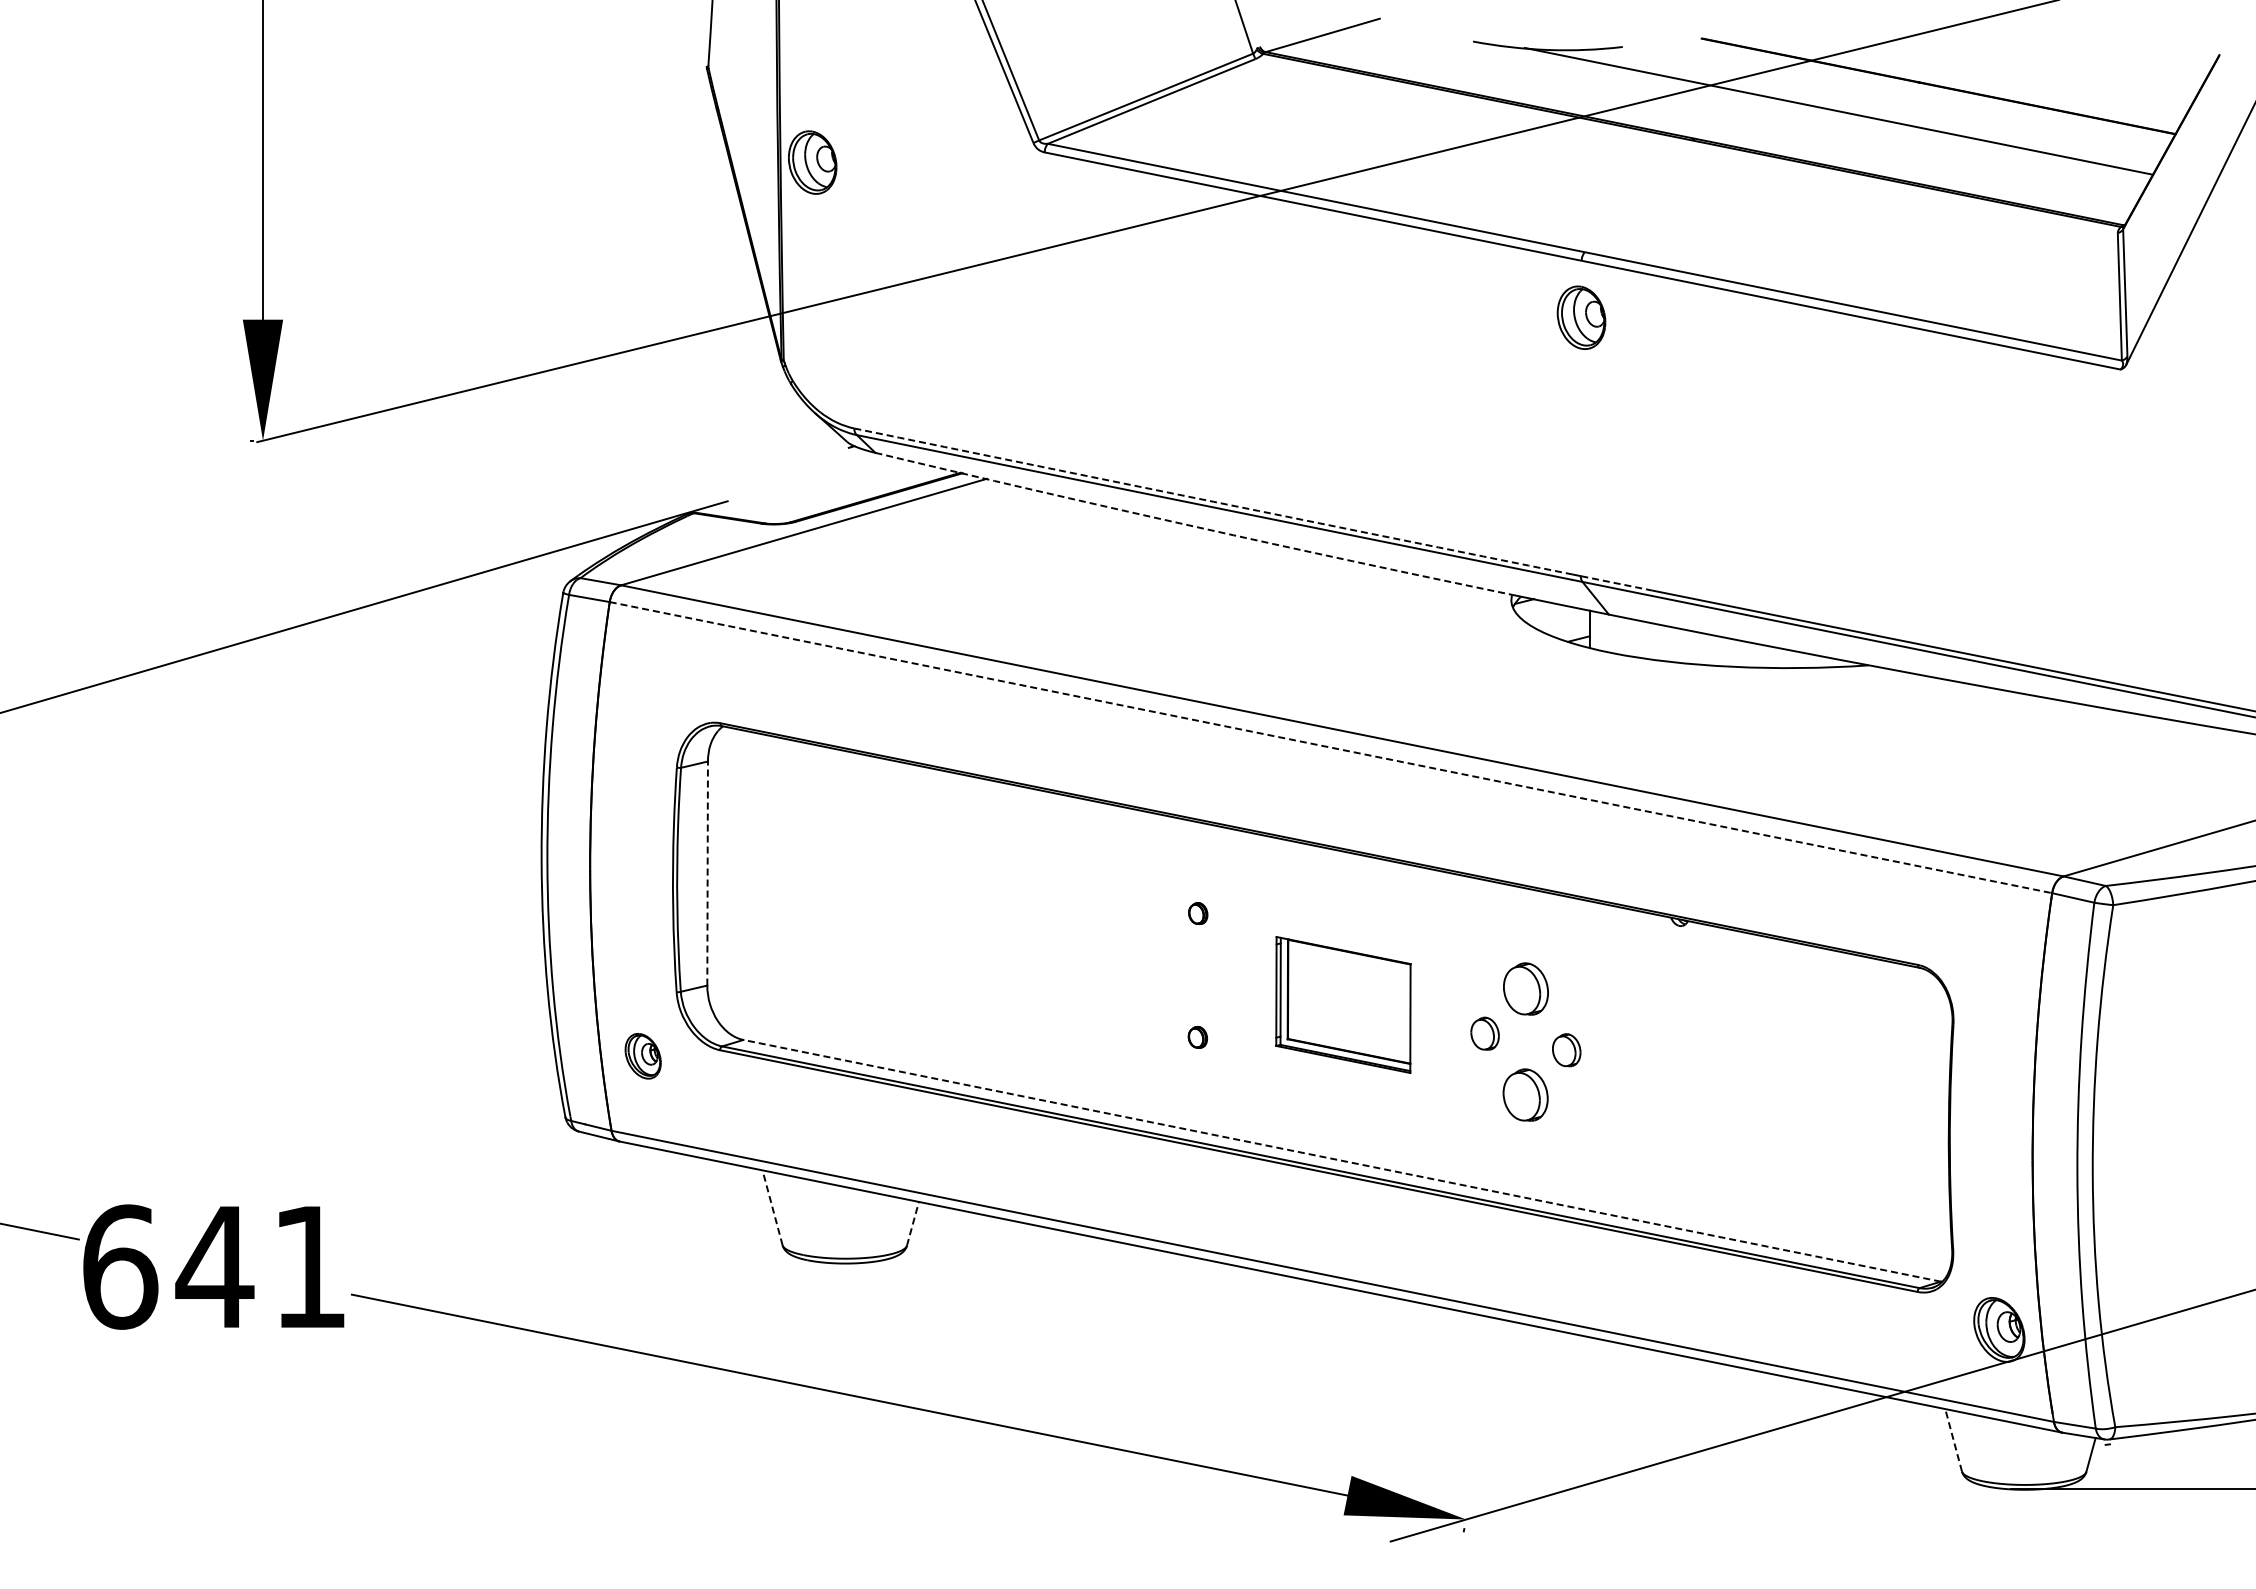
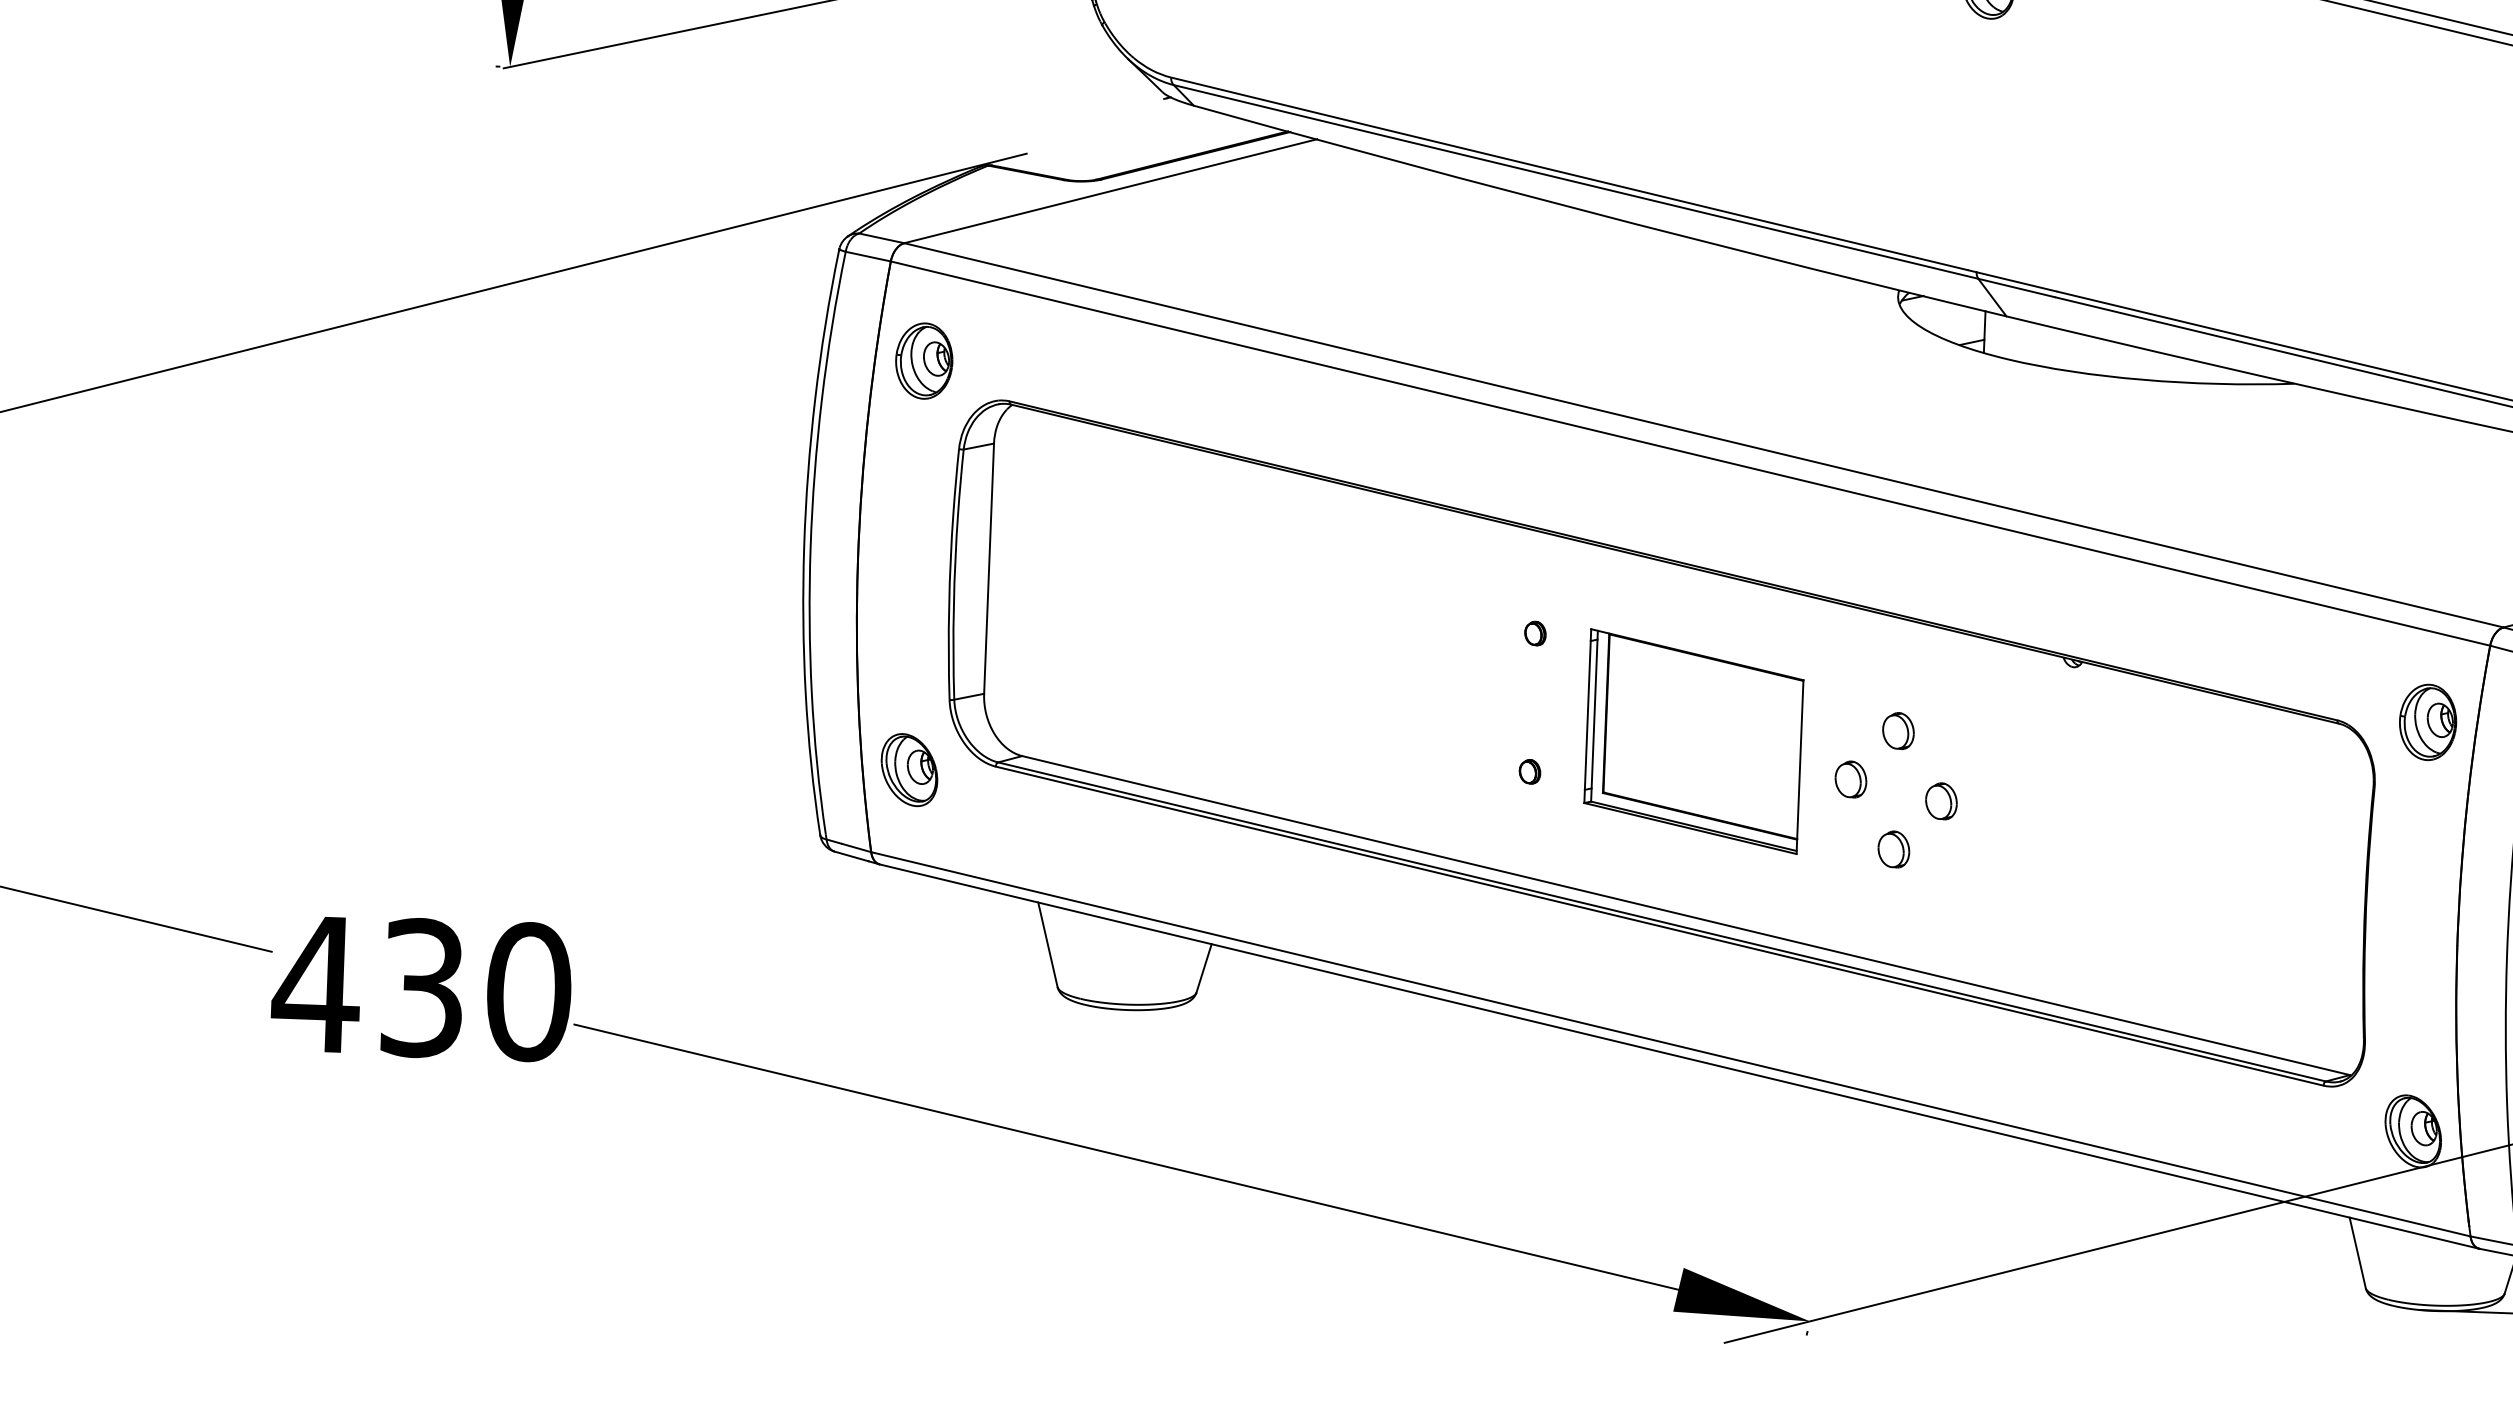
arc: (1213, 501) -> (1569, 173), dashed -> solid
arc: (1193, 526) -> (1546, 200), dashed -> solid
line: (1616, 583) -> (2016, 281), dashed -> solid
part: (642, 689) -> (923, 360), added
line: (1330, 747) -> (1690, 453), dashed -> solid
line: (707, 873) -> (988, 568), dashed -> solid
part: (1999, 963) -> (2428, 722), added
part: (1525, 988) -> (1897, 730), size x0.62
part: (1343, 1004) -> (1694, 741), size x1.43
part: (643, 1056) -> (909, 770), size x1.43
part: (1525, 1094) -> (1893, 849), size x0.62
line: (1342, 1160) -> (1686, 915), dashed -> solid
line: (772, 1207) -> (1047, 944), dashed -> solid
line: (912, 1223) -> (1203, 968), dashed -> solid
text: (213, 1266) -> (421, 987), 641 -> 430
line: (1953, 1439) -> (2357, 1251), dashed -> solid

